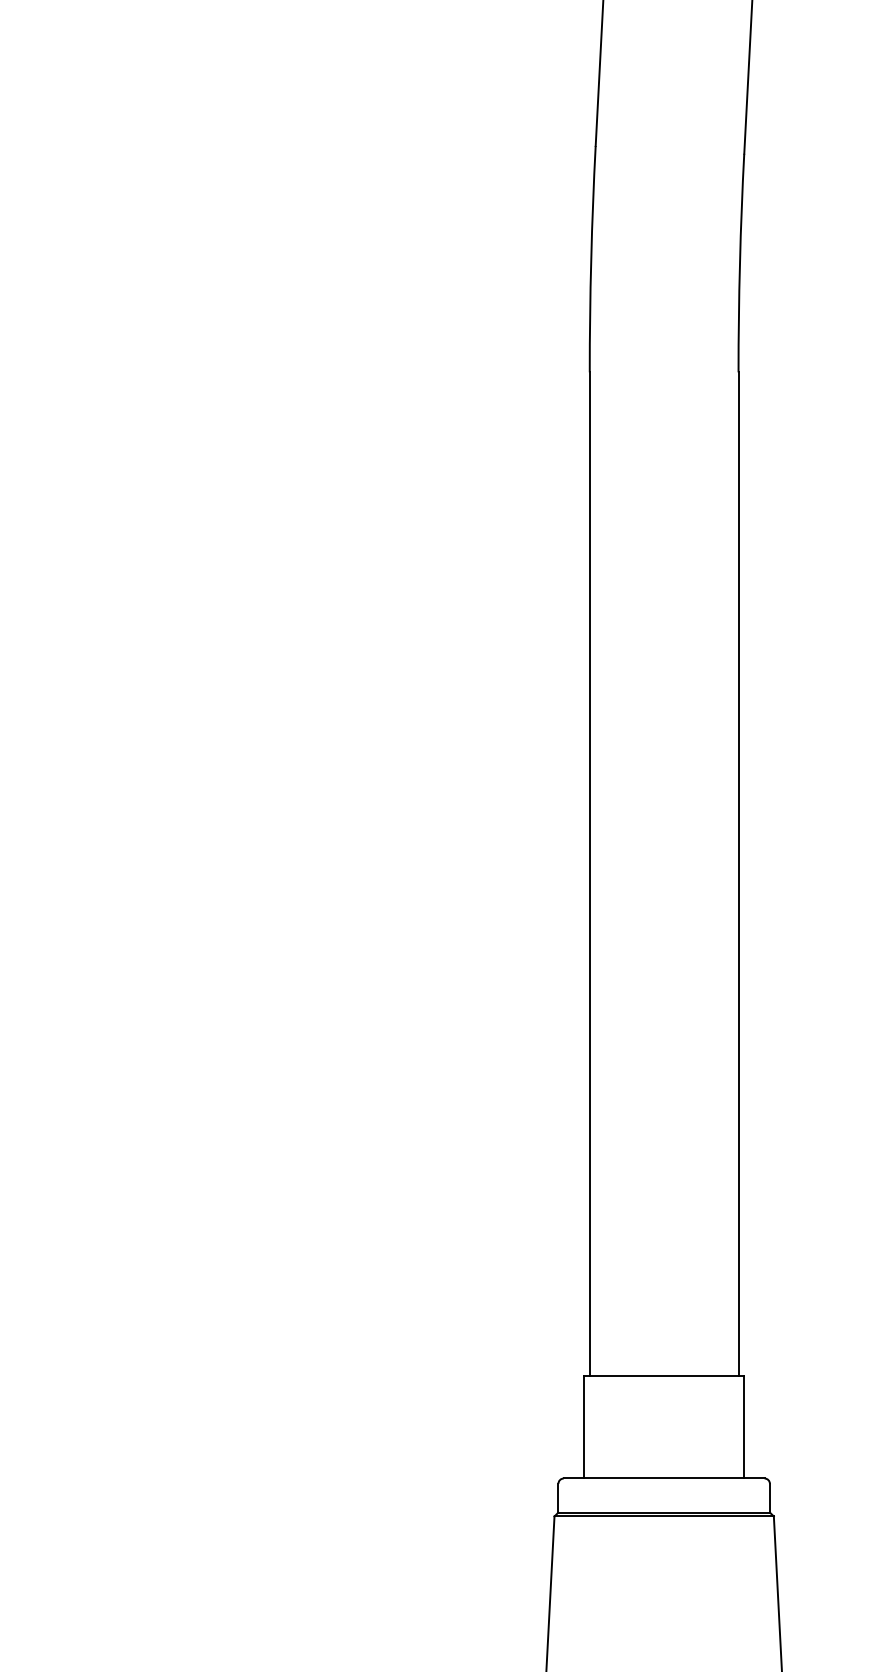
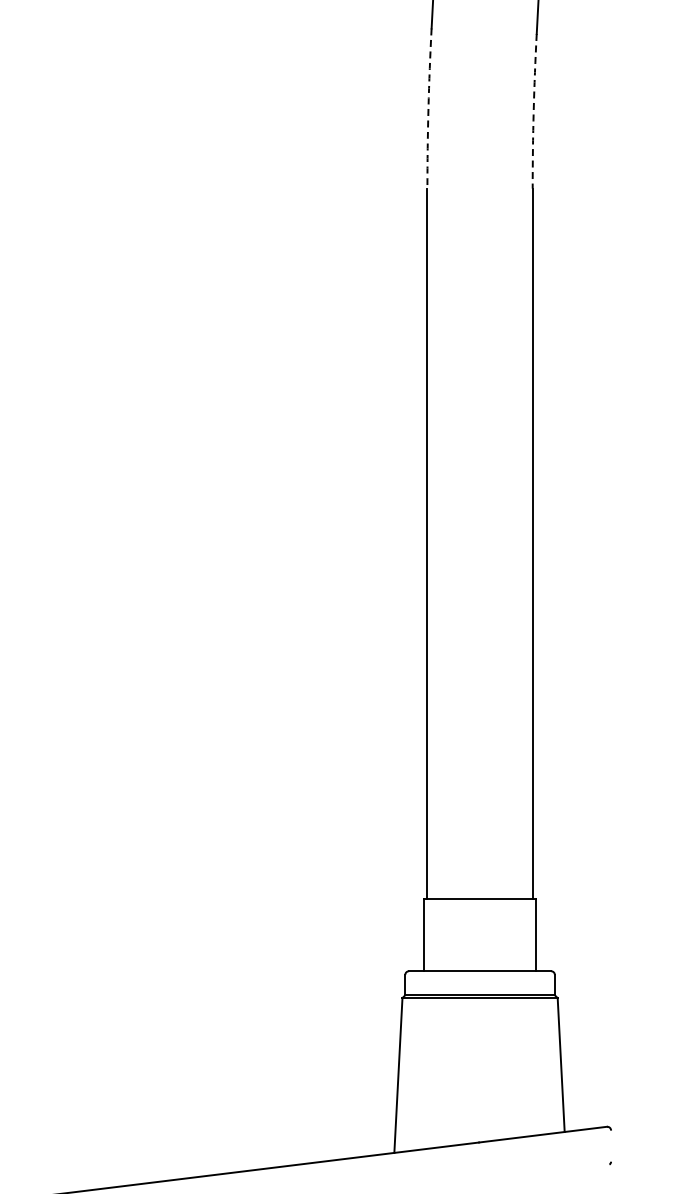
arc: (591, 259) -> (428, 108), solid -> dashed
arc: (739, 263) -> (533, 111), solid -> dashed

